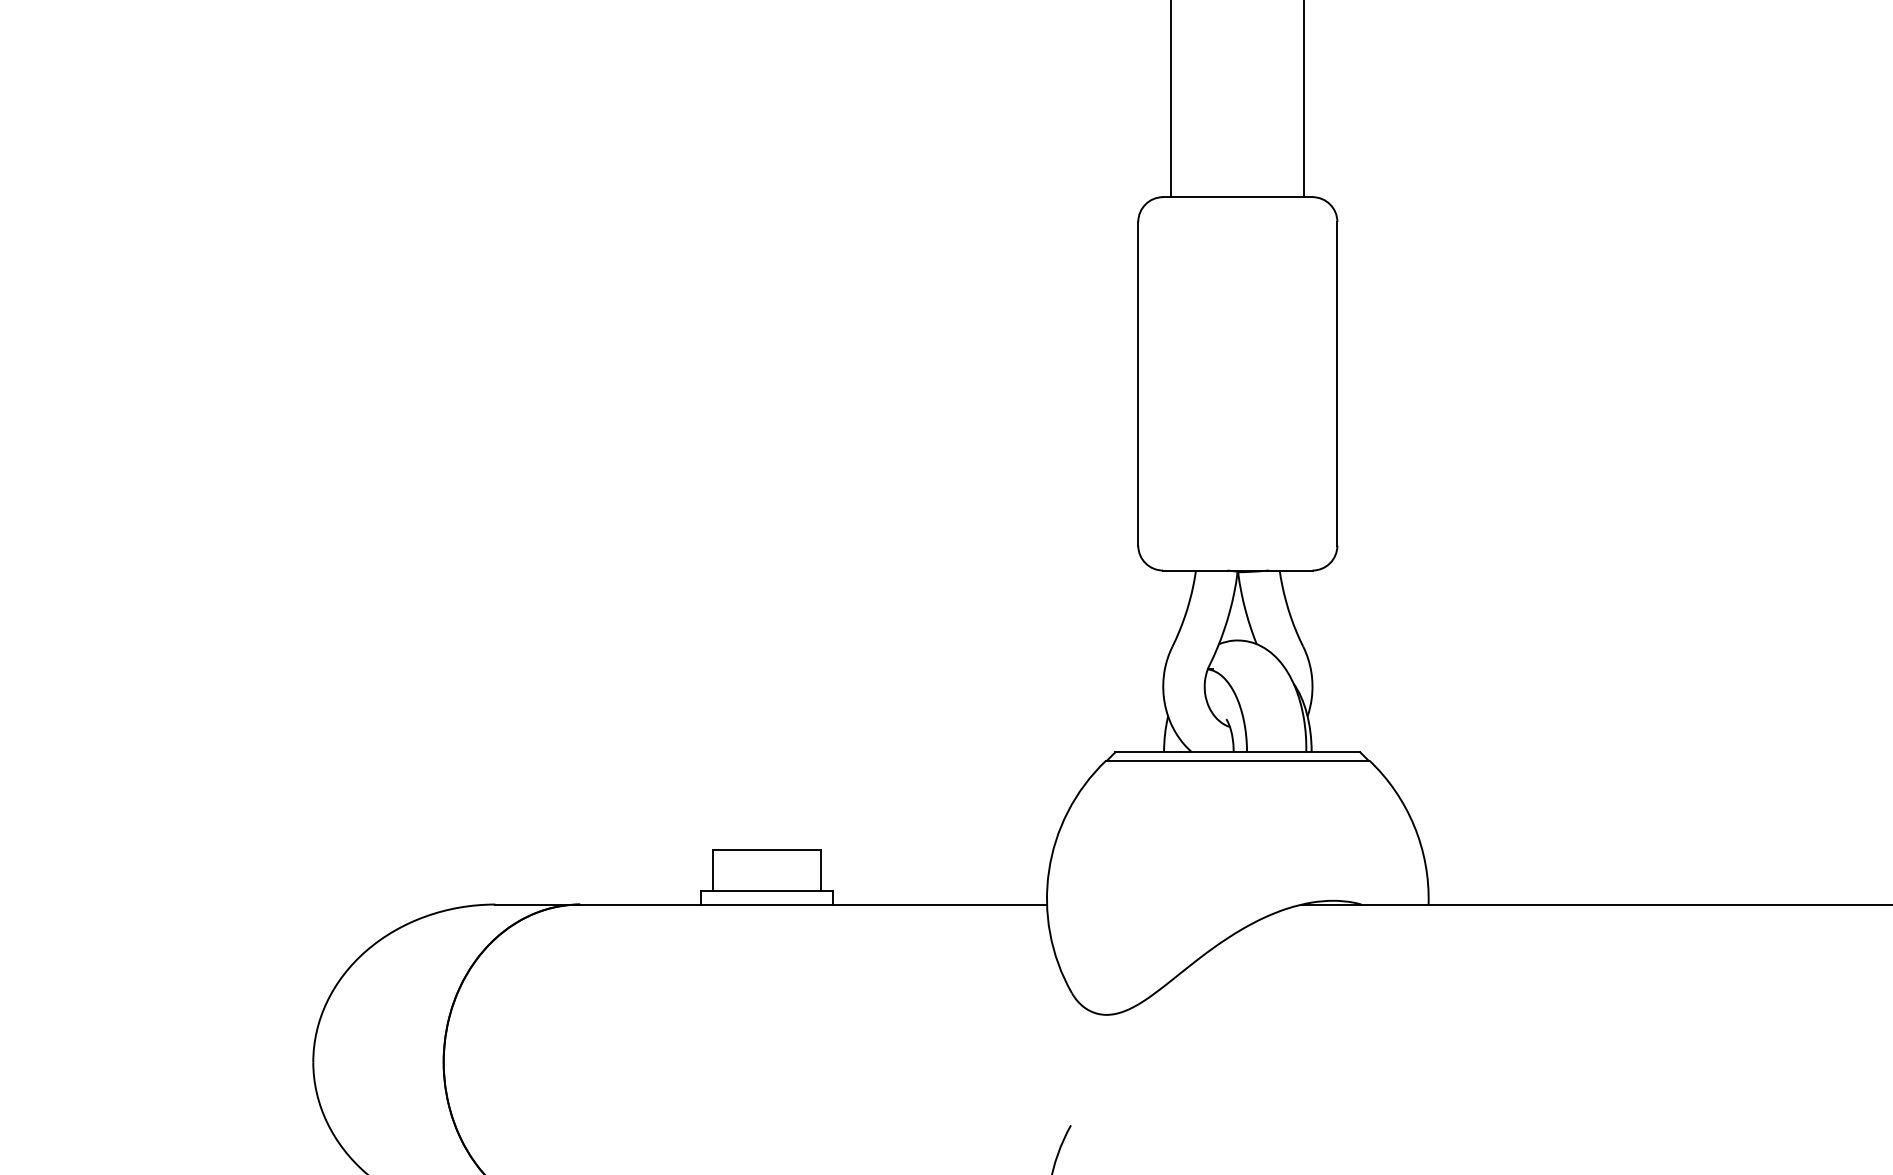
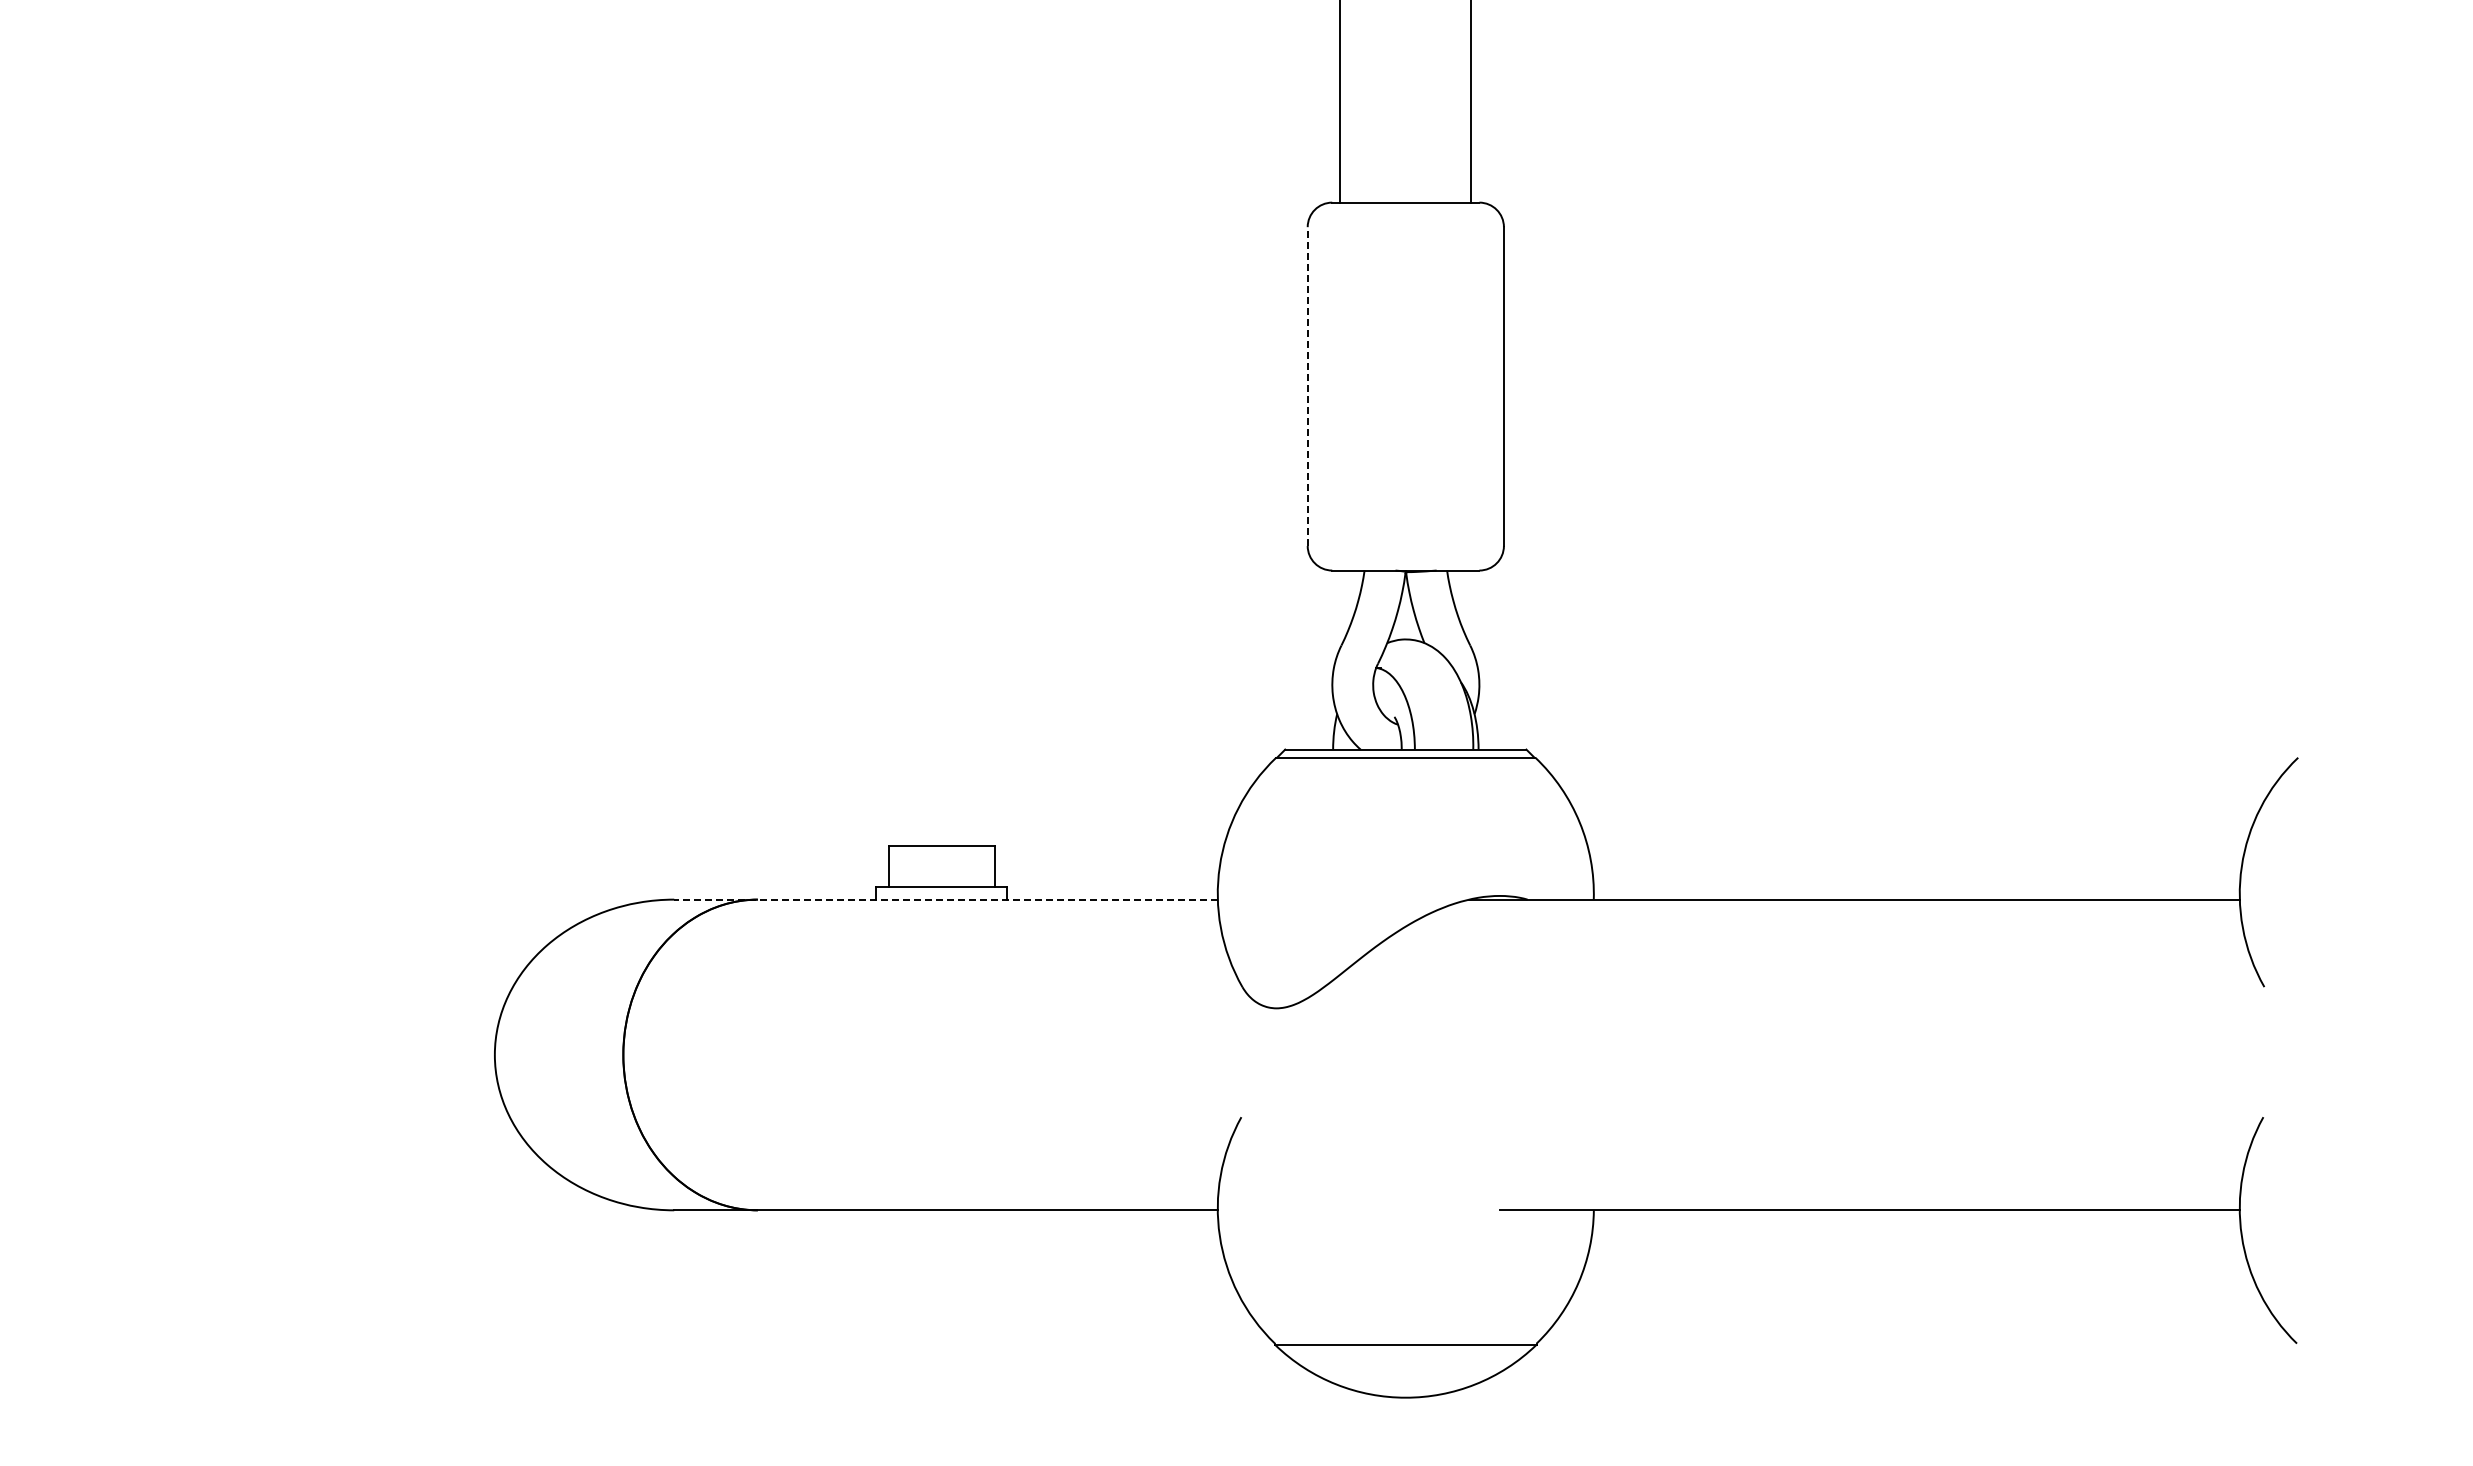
line: (1138, 383) -> (1307, 386), solid -> dashed
line: (771, 904) -> (946, 899), solid -> dashed

